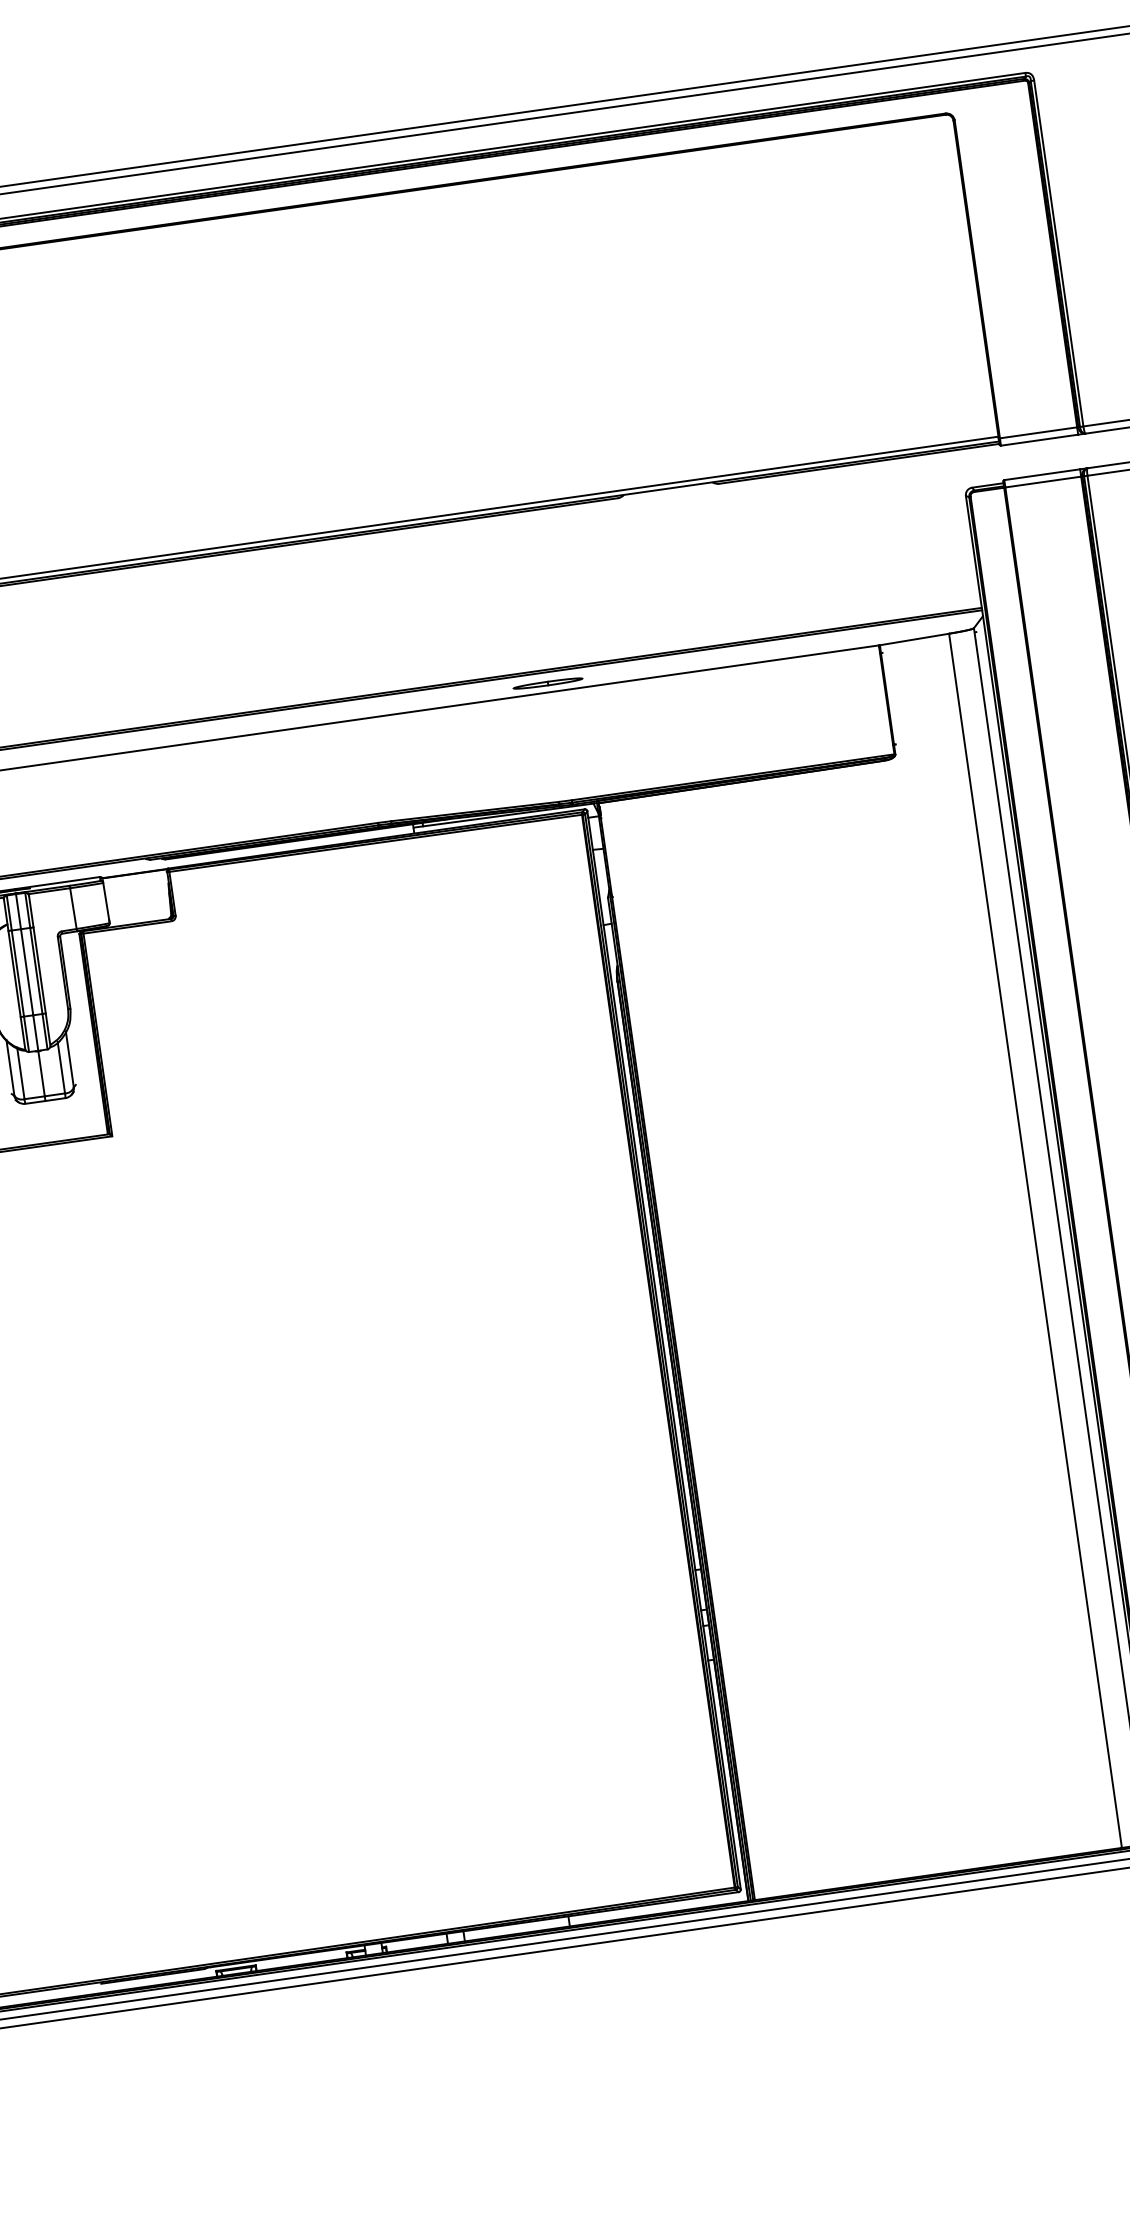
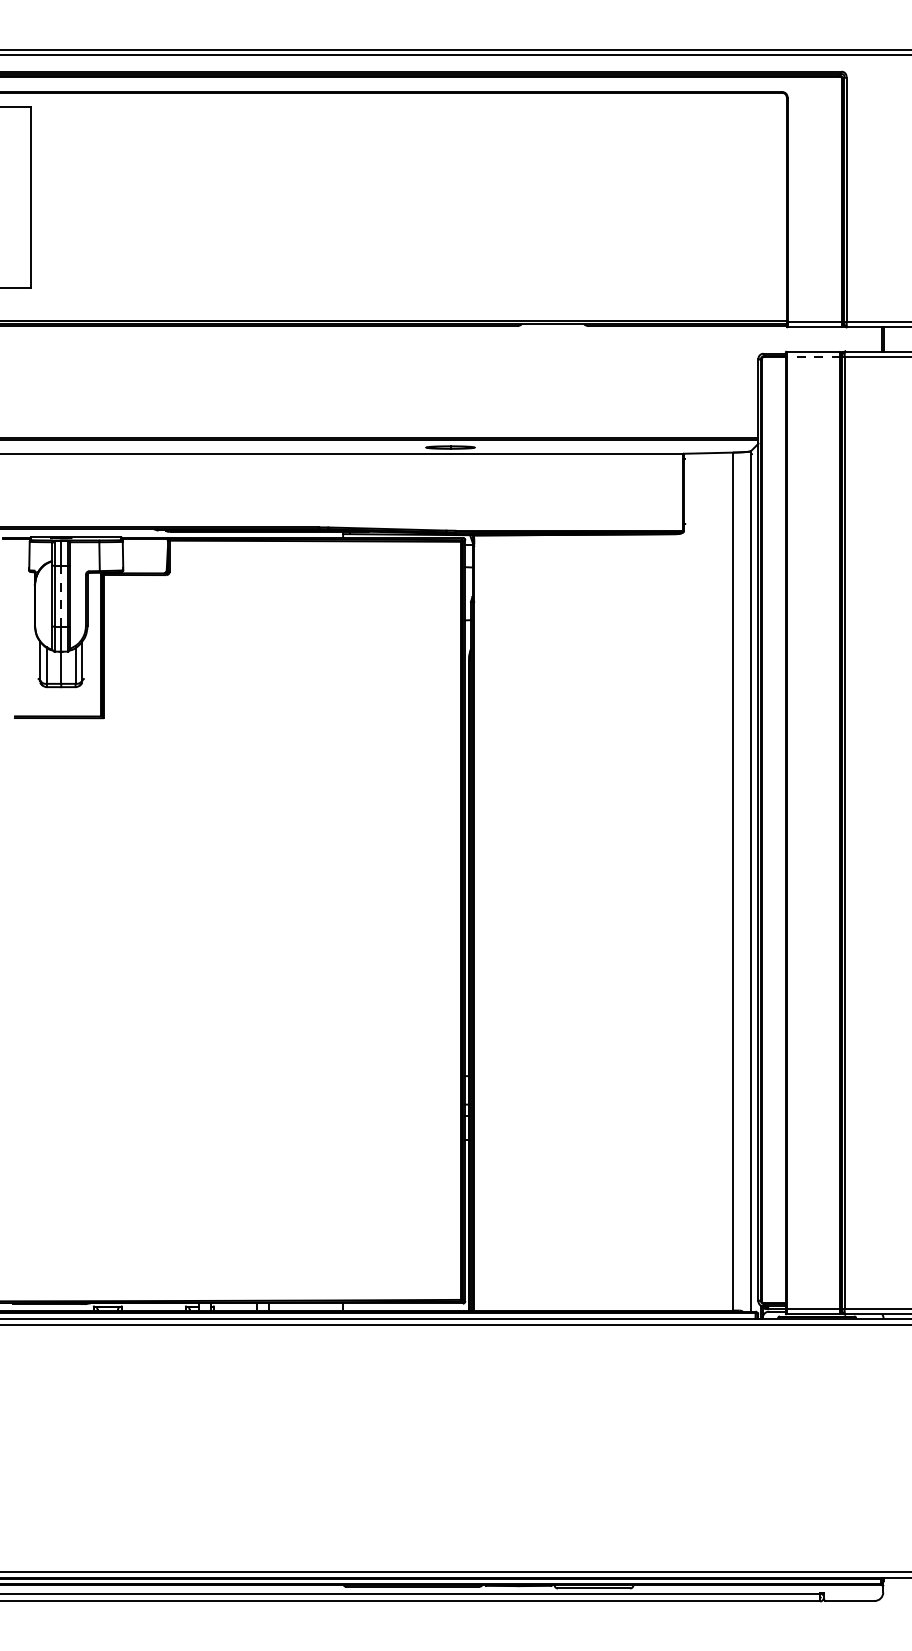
line: (1043, 481) -> (813, 356), solid -> dashed
line: (27, 972) -> (61, 596), solid -> dashed

